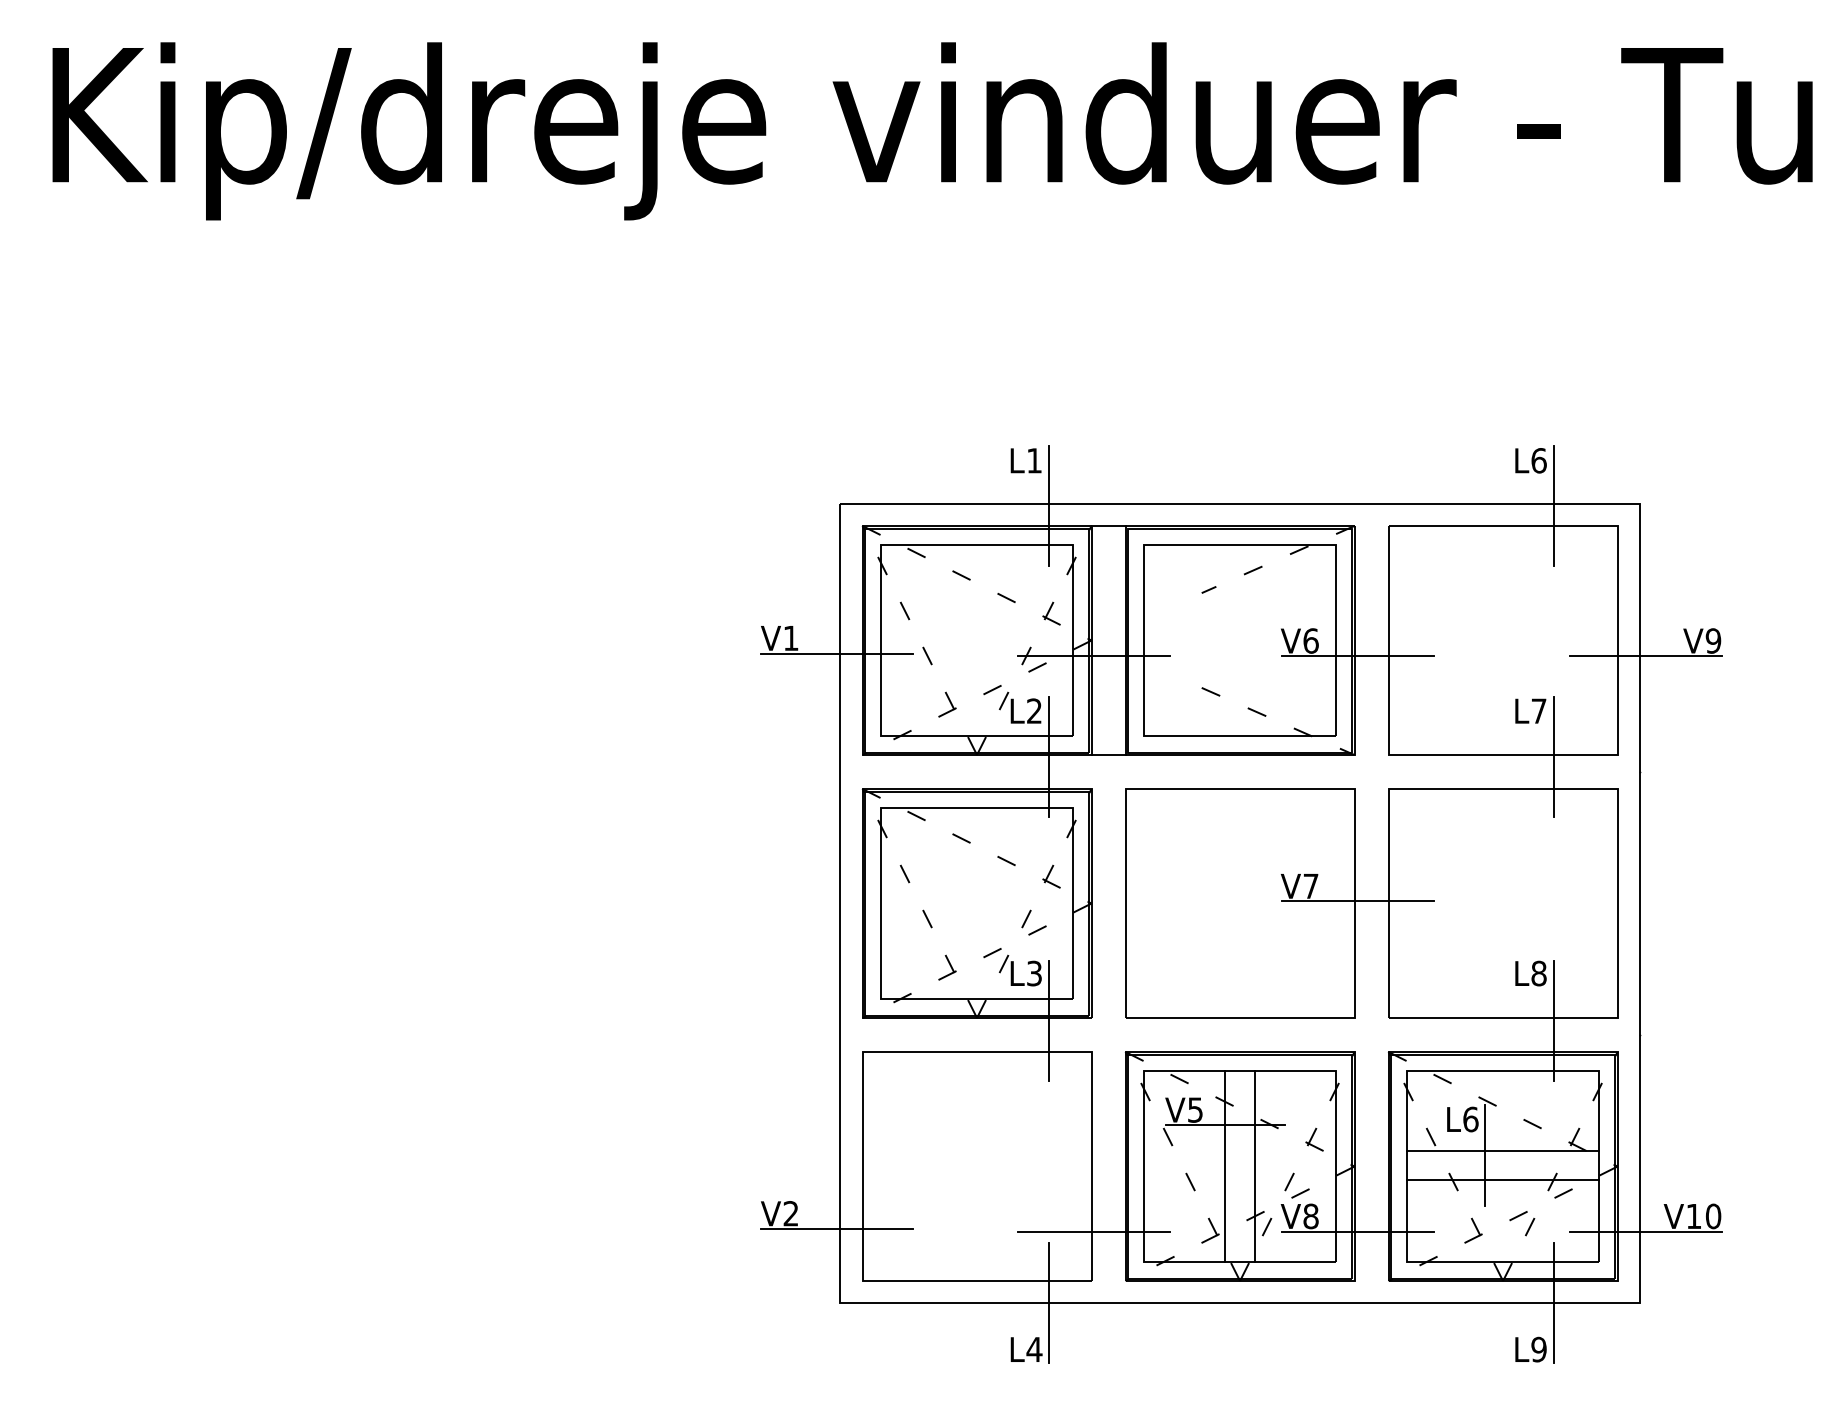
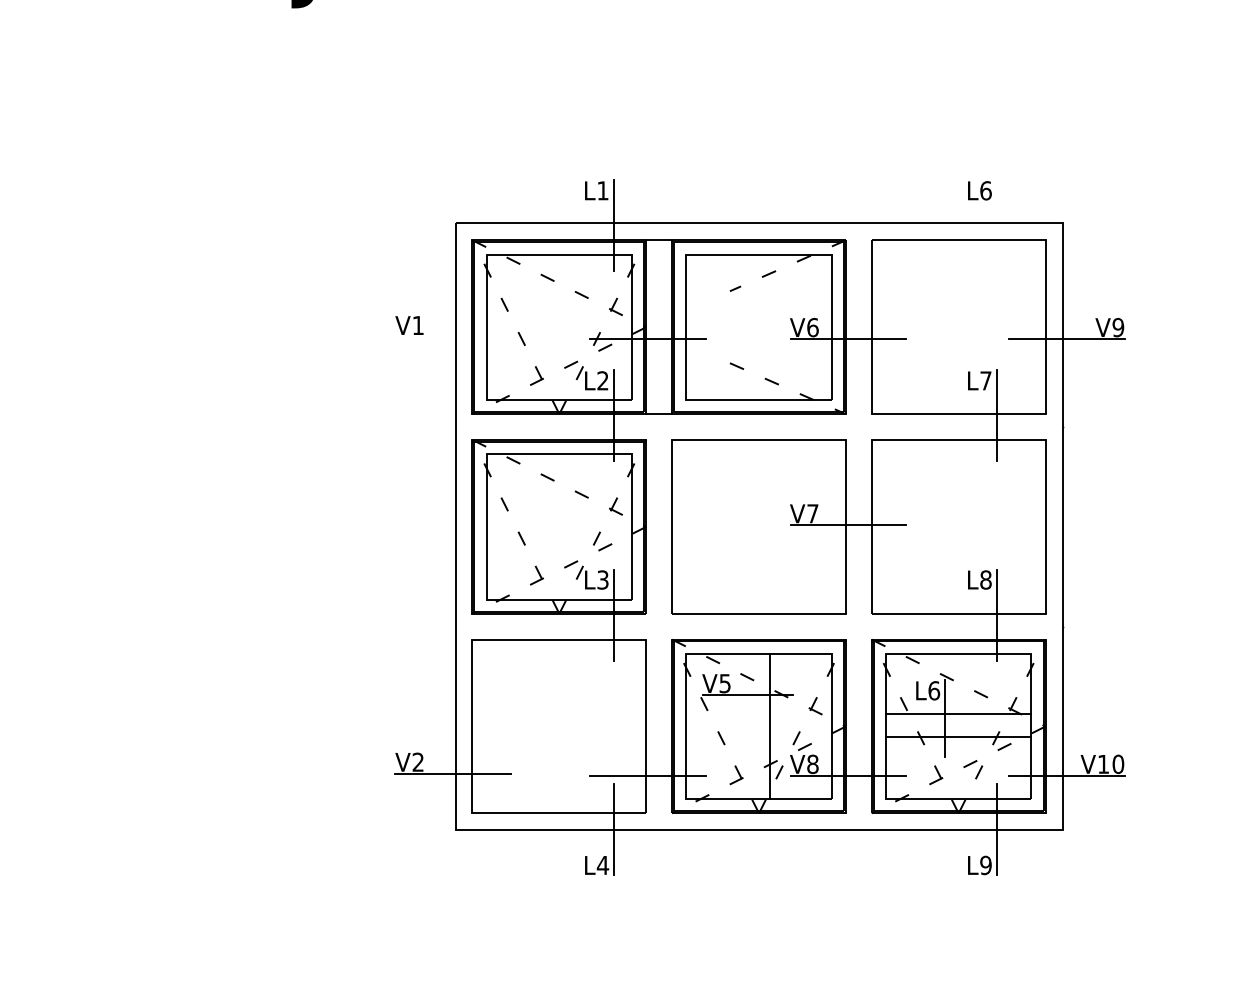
line: (1553, 506) -> (996, 225), removed
line: (836, 653) -> (452, 337), removed
line: (1225, 1166) -> (747, 726), removed

